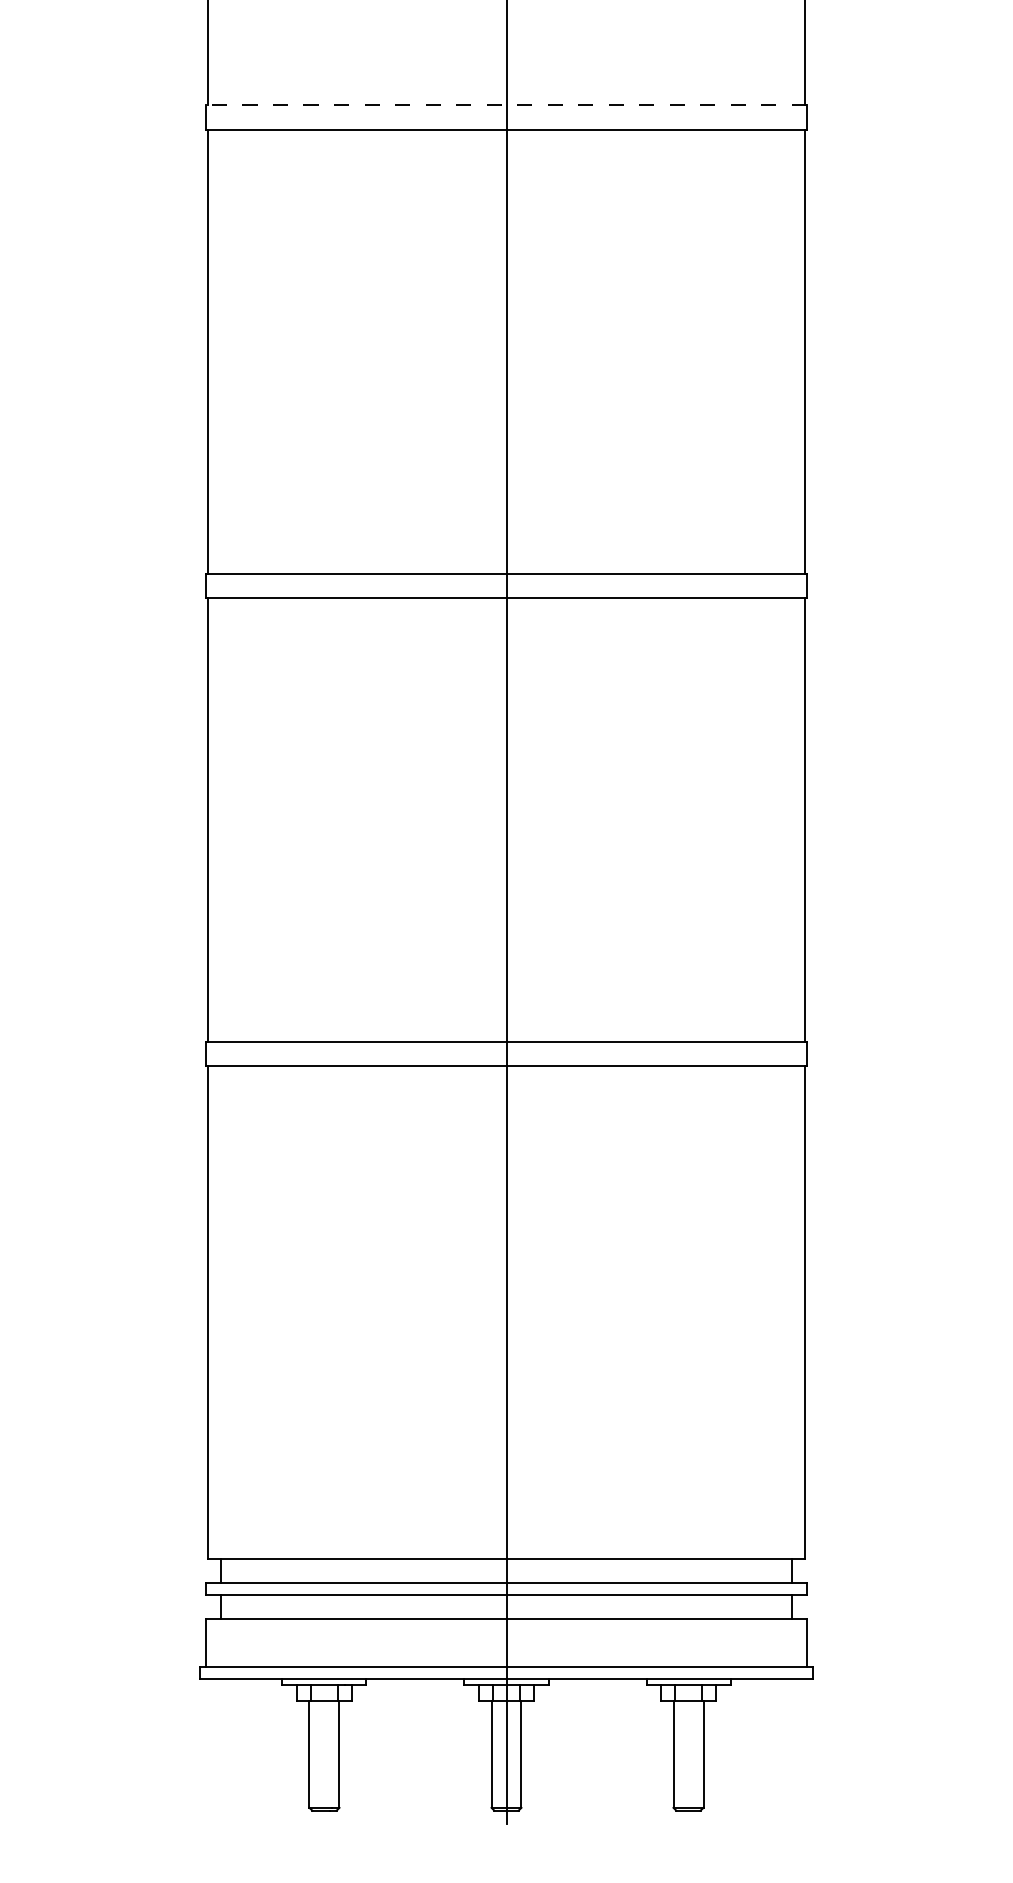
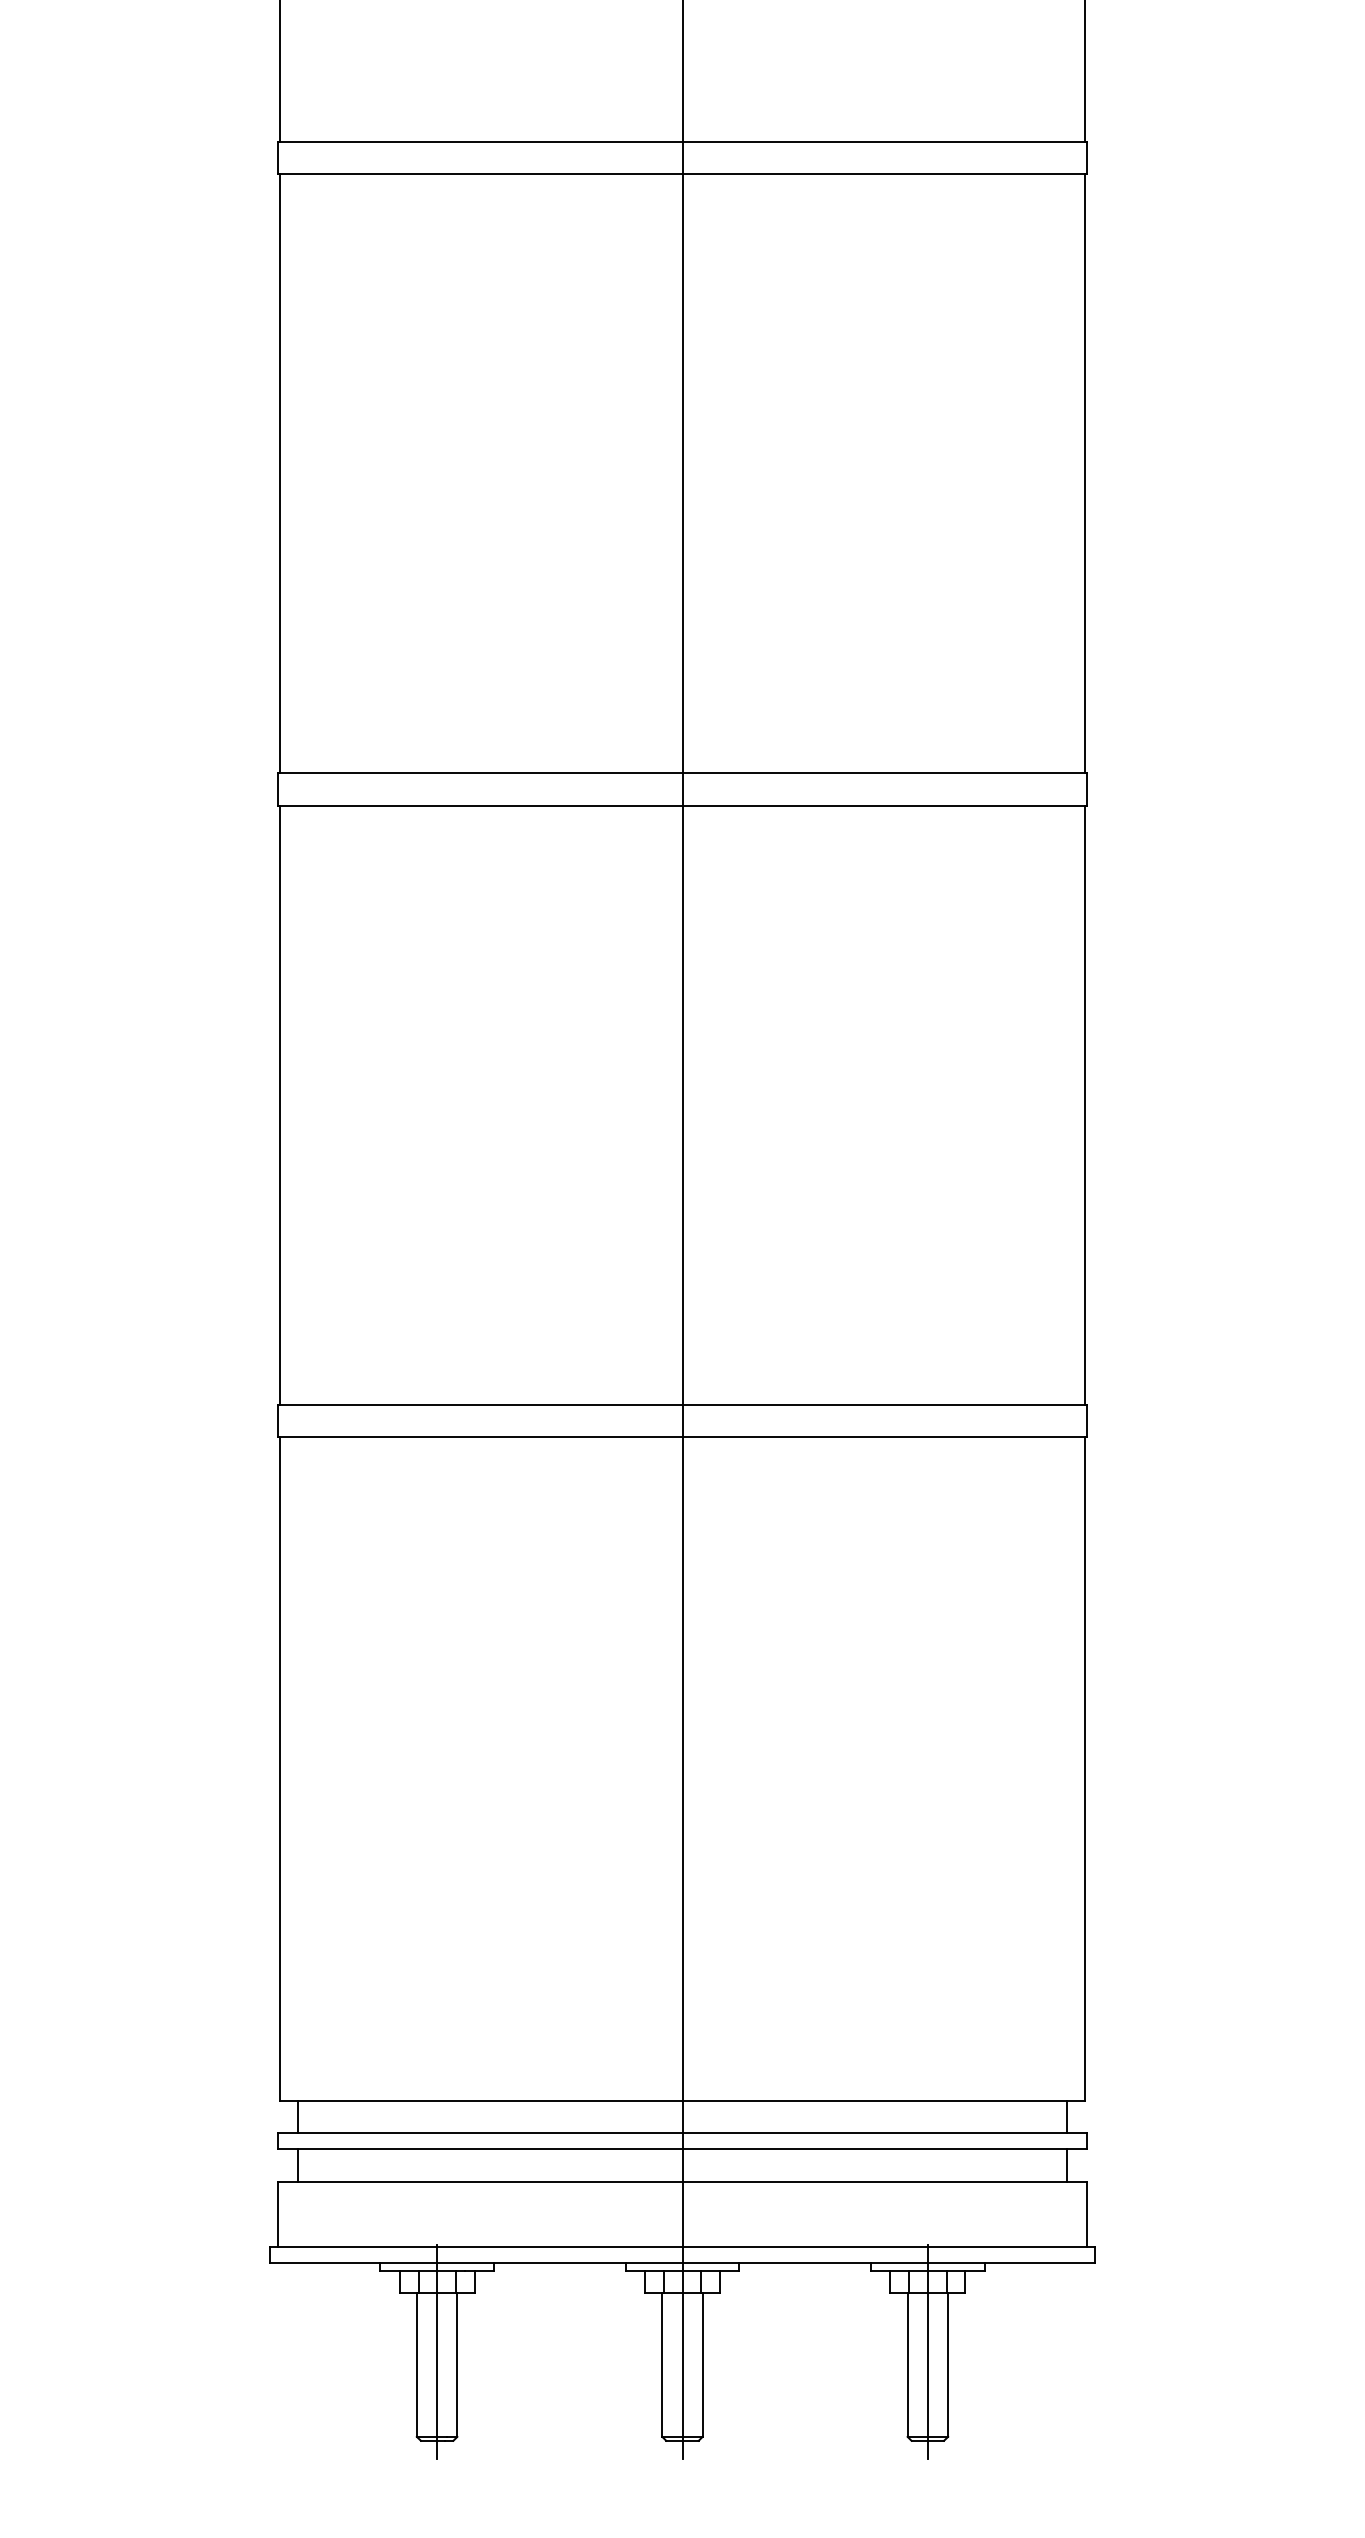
line: (506, 105) -> (682, 141), dashed -> solid
line: (324, 1744) -> (437, 2351), added
line: (688, 1744) -> (927, 2351), added

